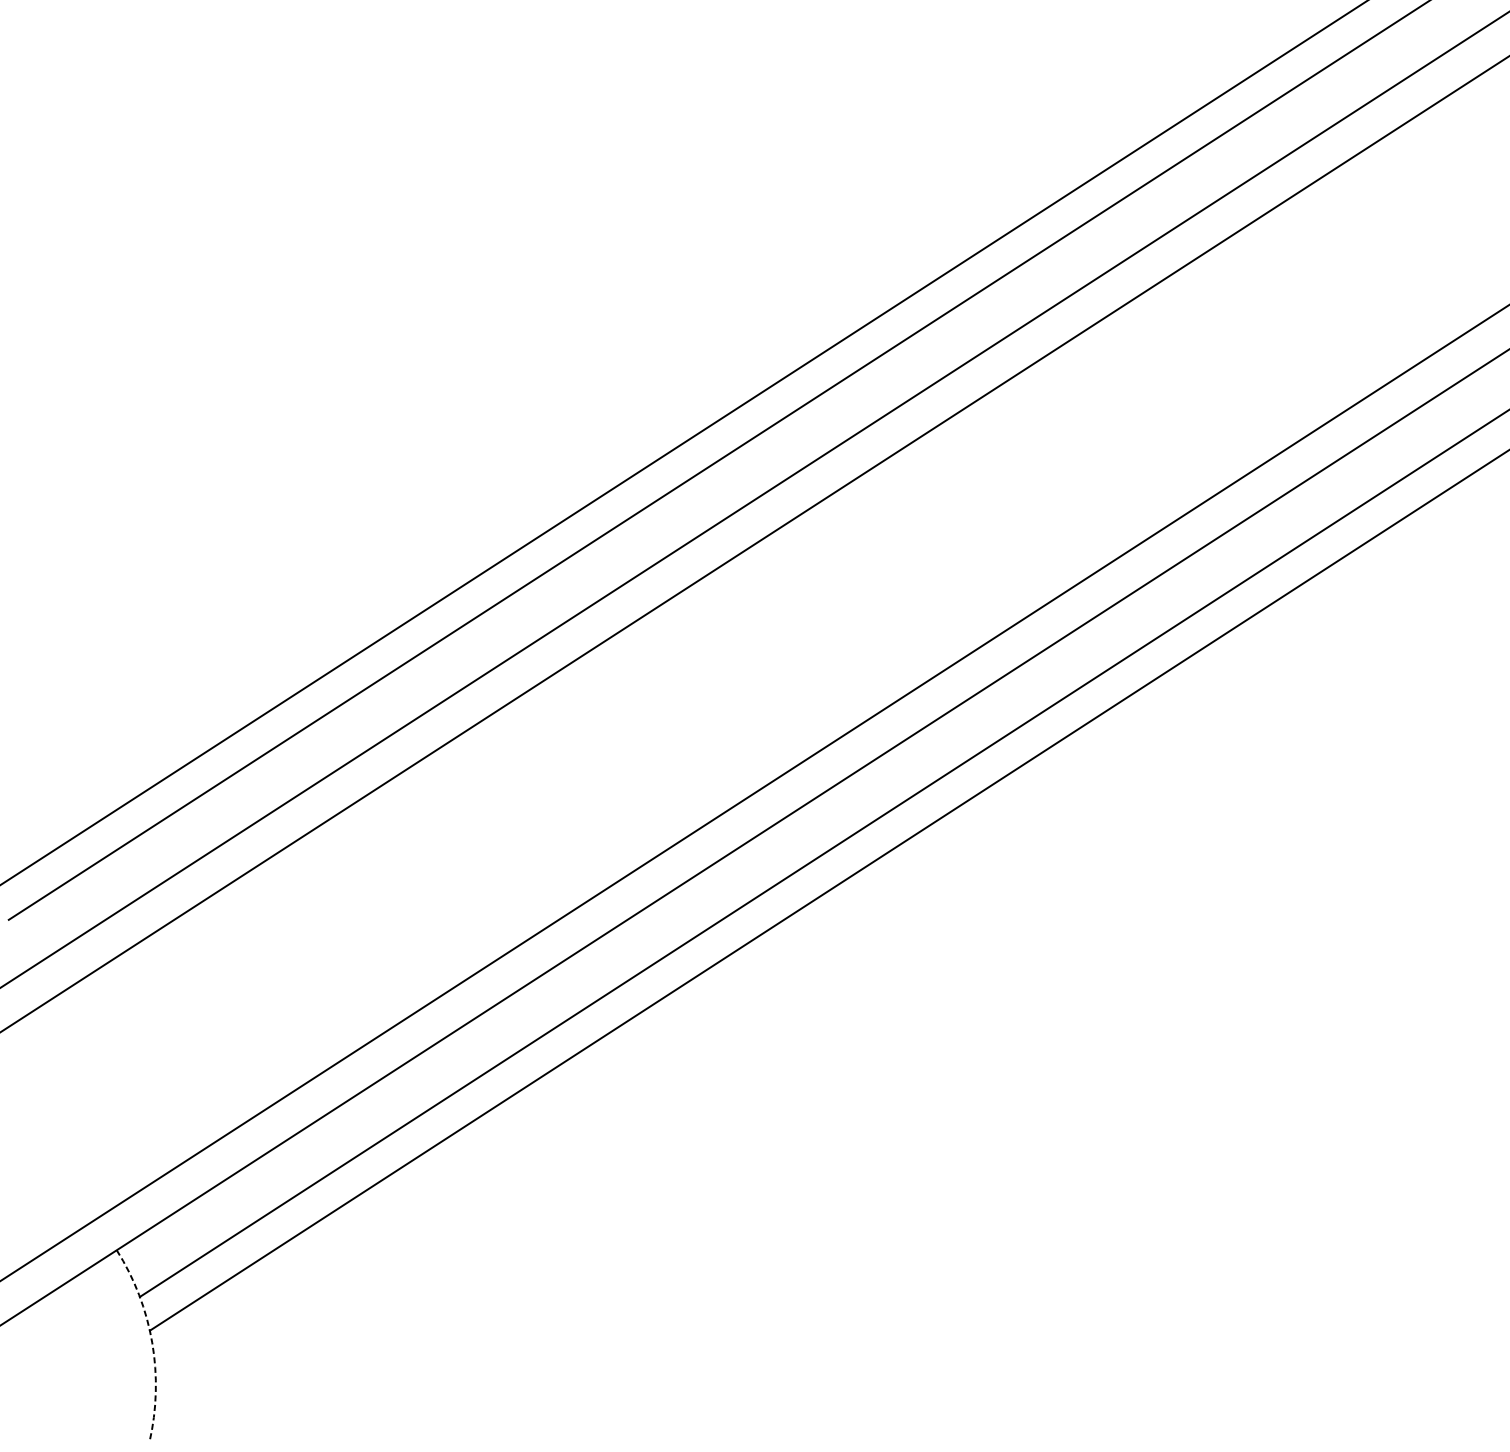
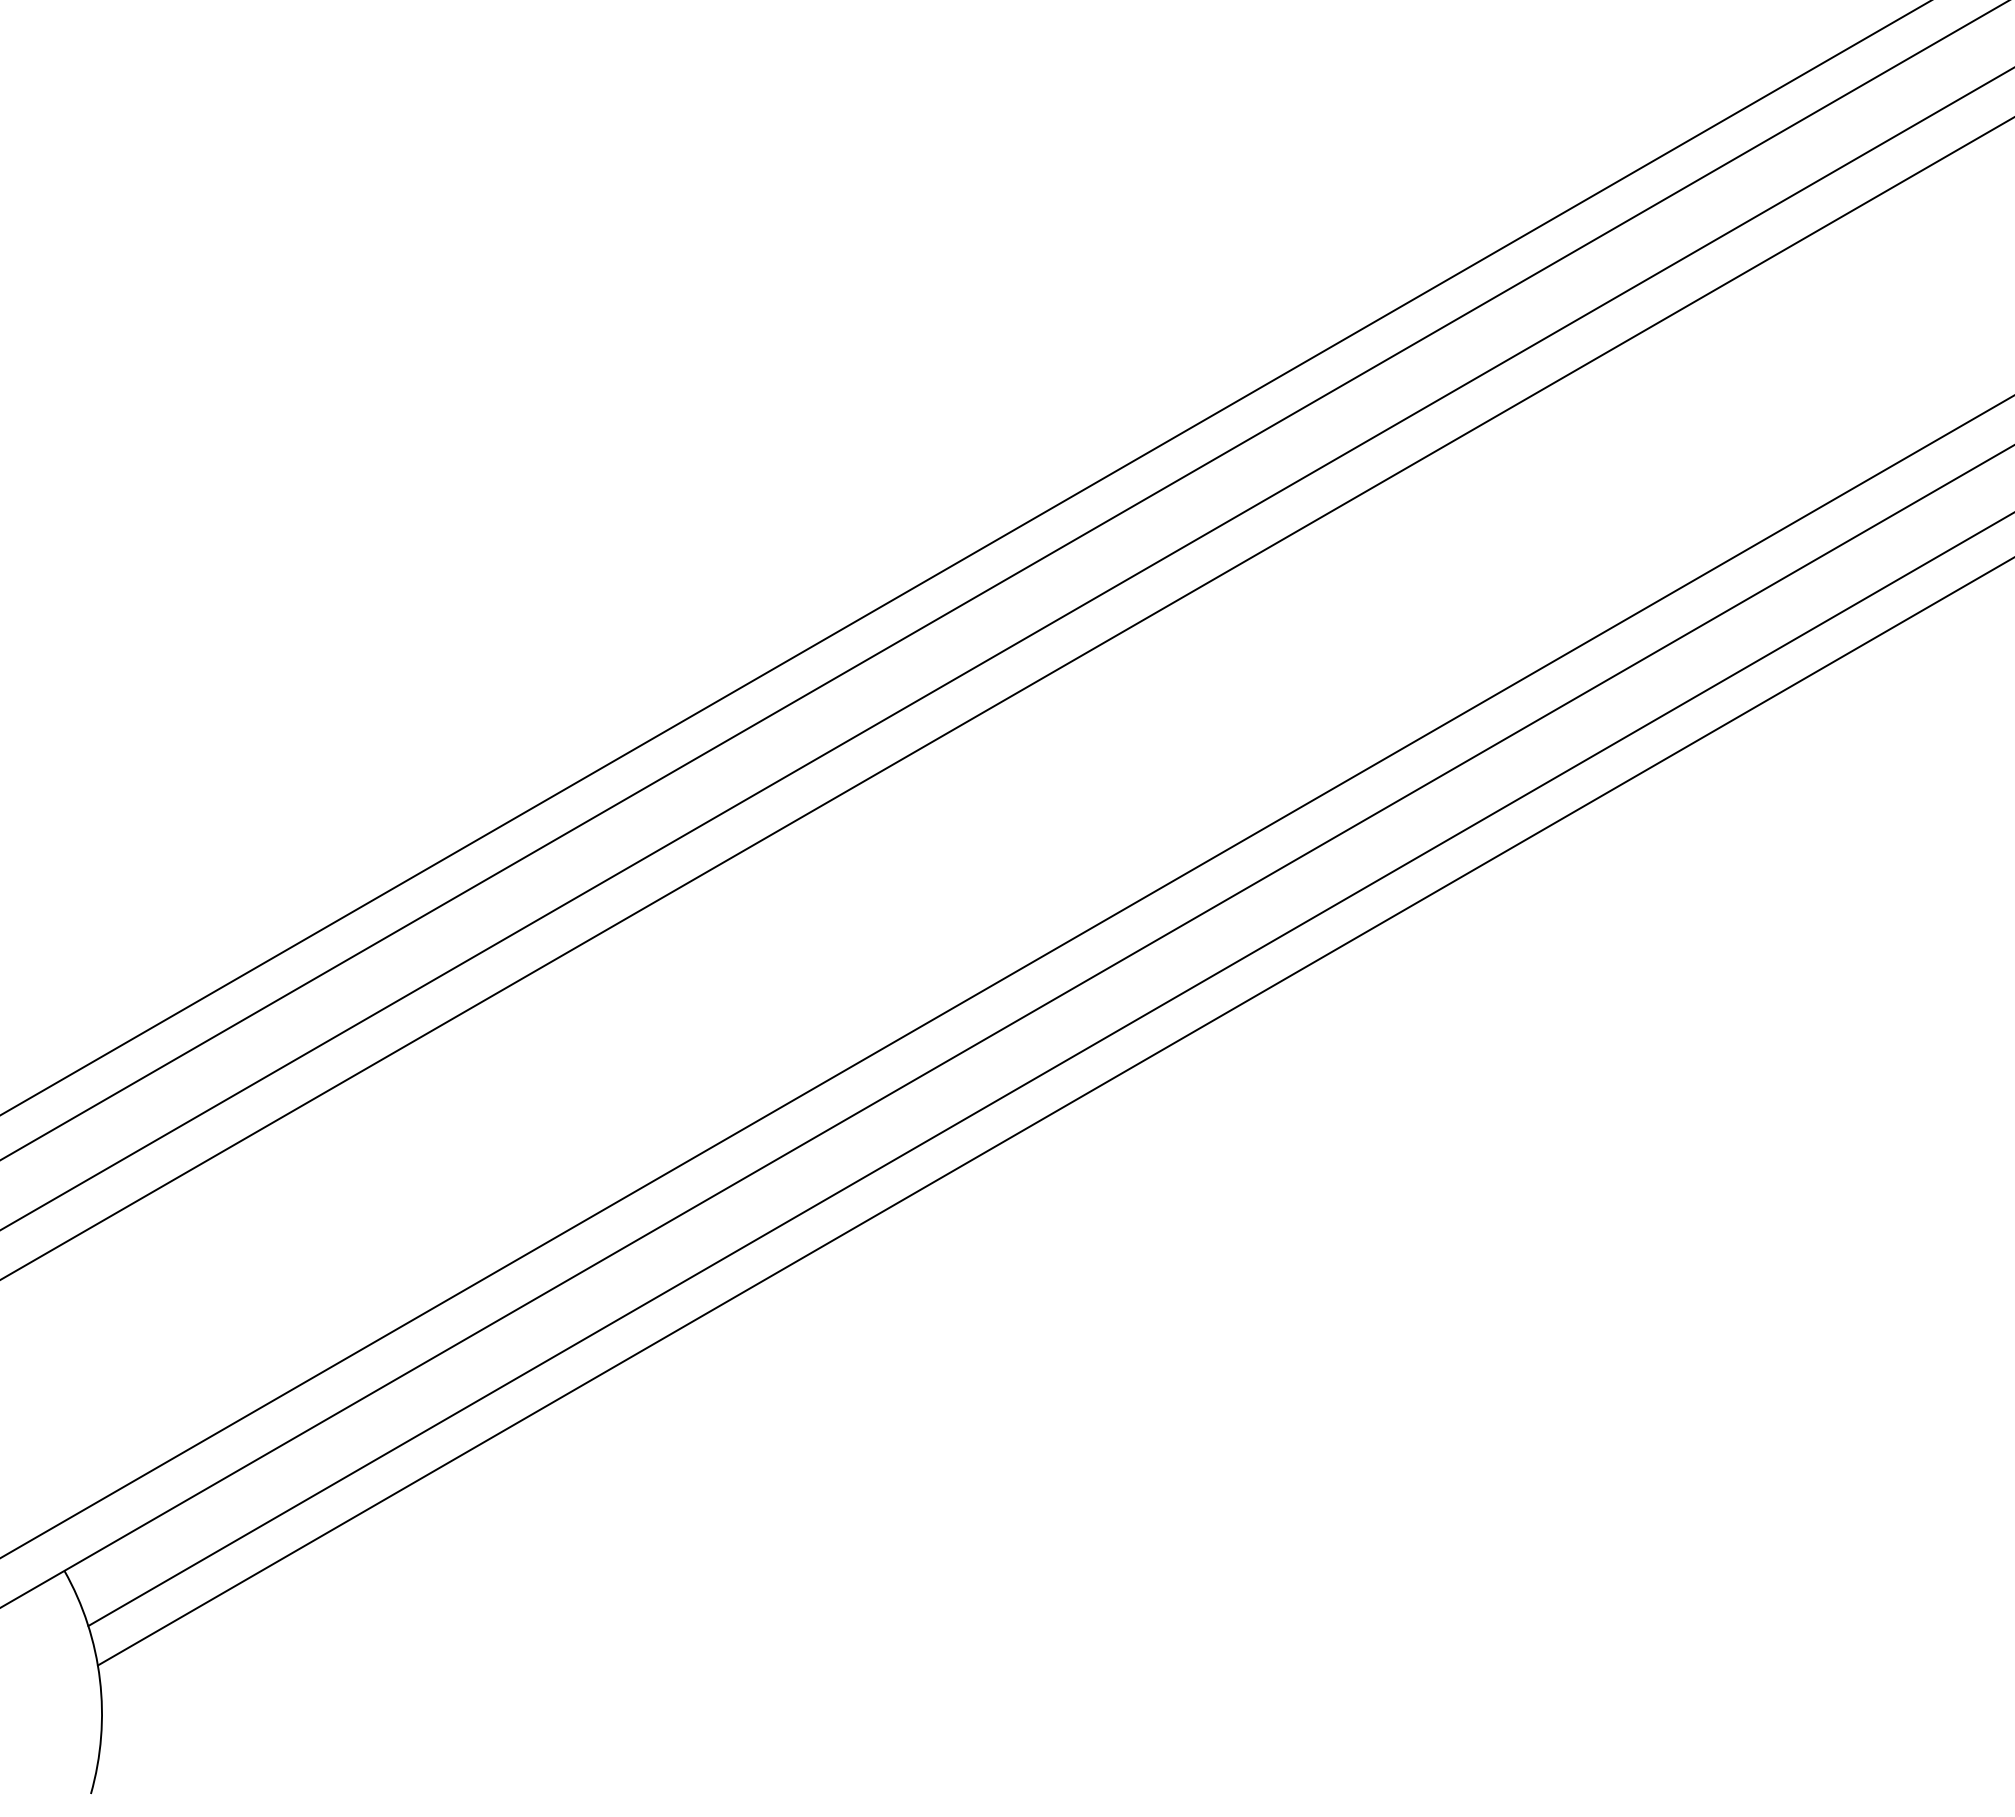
arc: (151, 1342) -> (99, 1679), dashed -> solid

